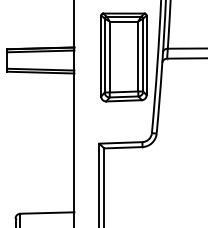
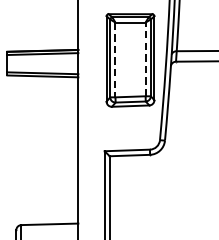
line: (138, 56) -> (145, 59), solid -> dashed
line: (109, 57) -> (115, 60), solid -> dashed

